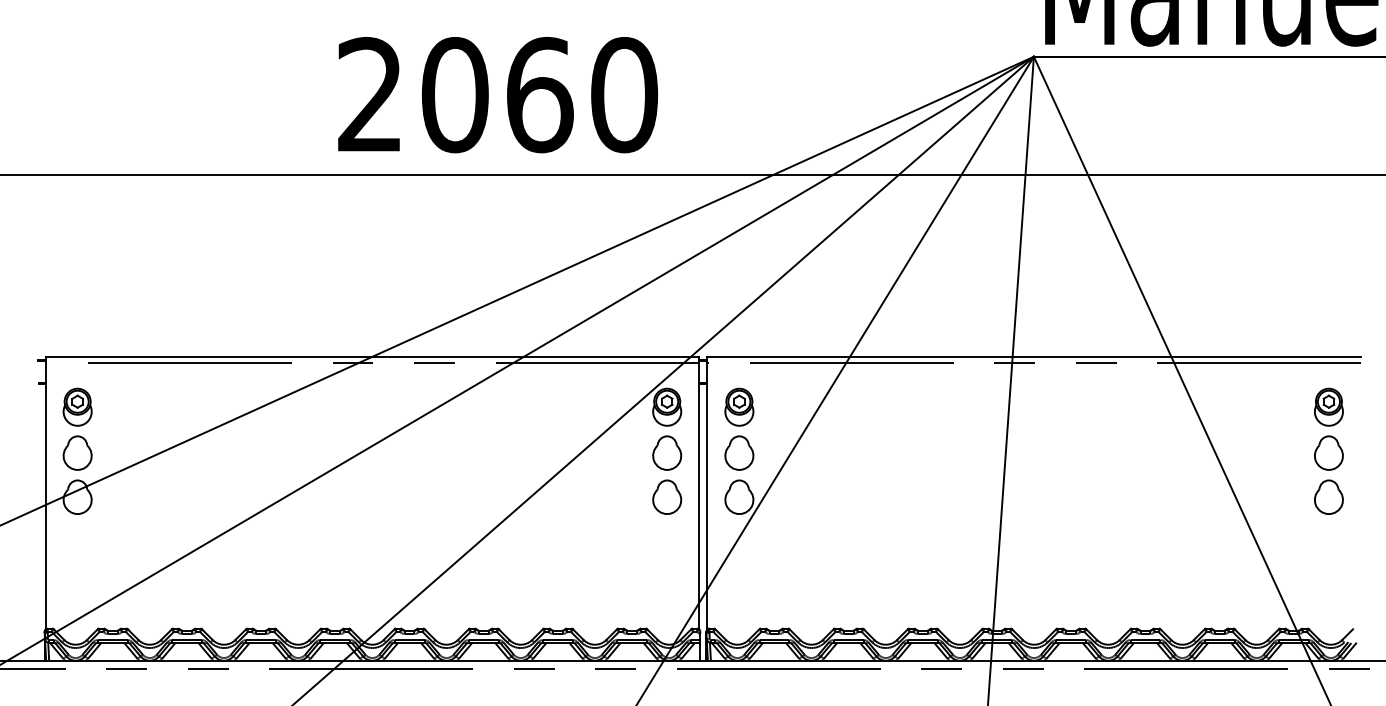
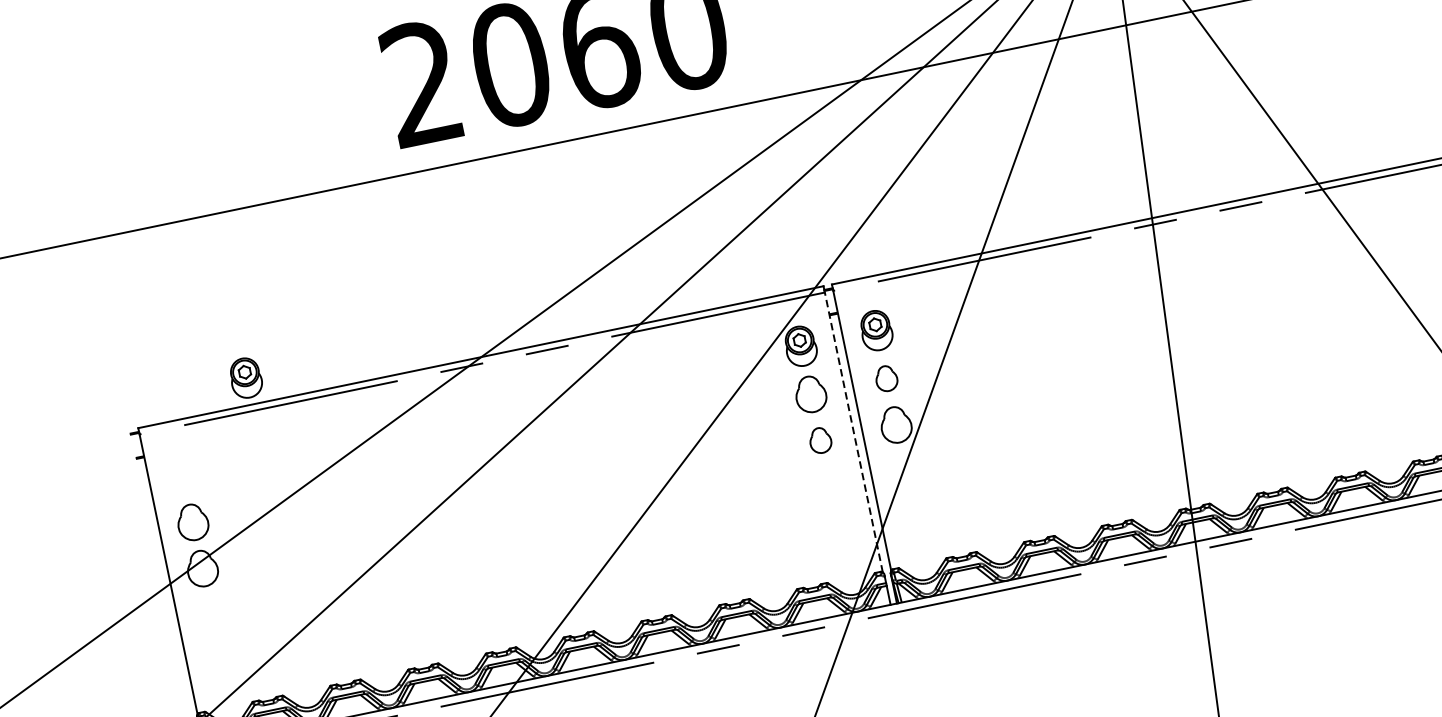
part: (77, 406) -> (245, 377), moved
part: (739, 452) -> (886, 378), size x0.7
part: (667, 496) -> (820, 439), size x0.7
line: (699, 496) -> (854, 432), solid -> dashed

